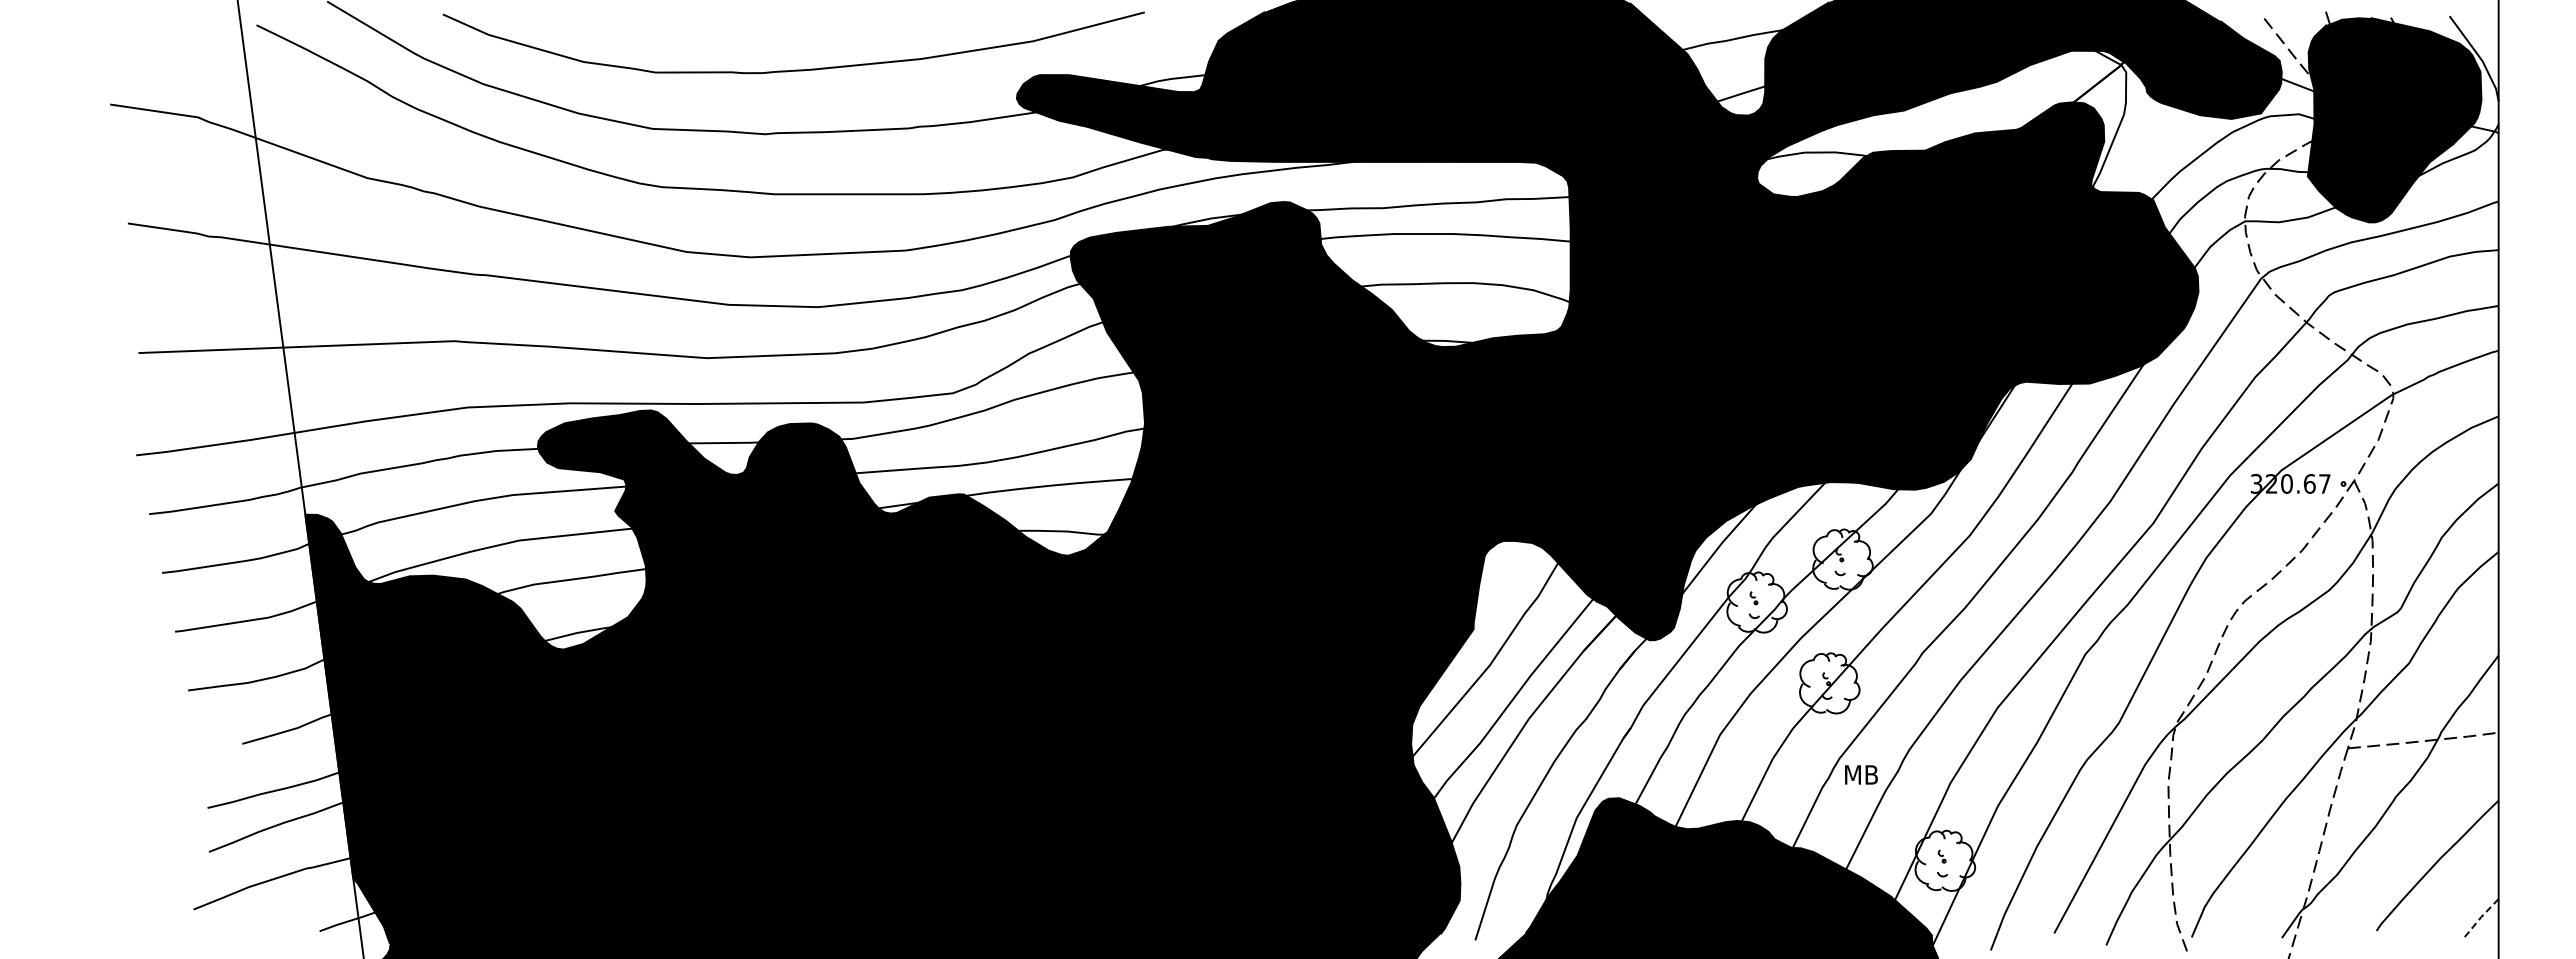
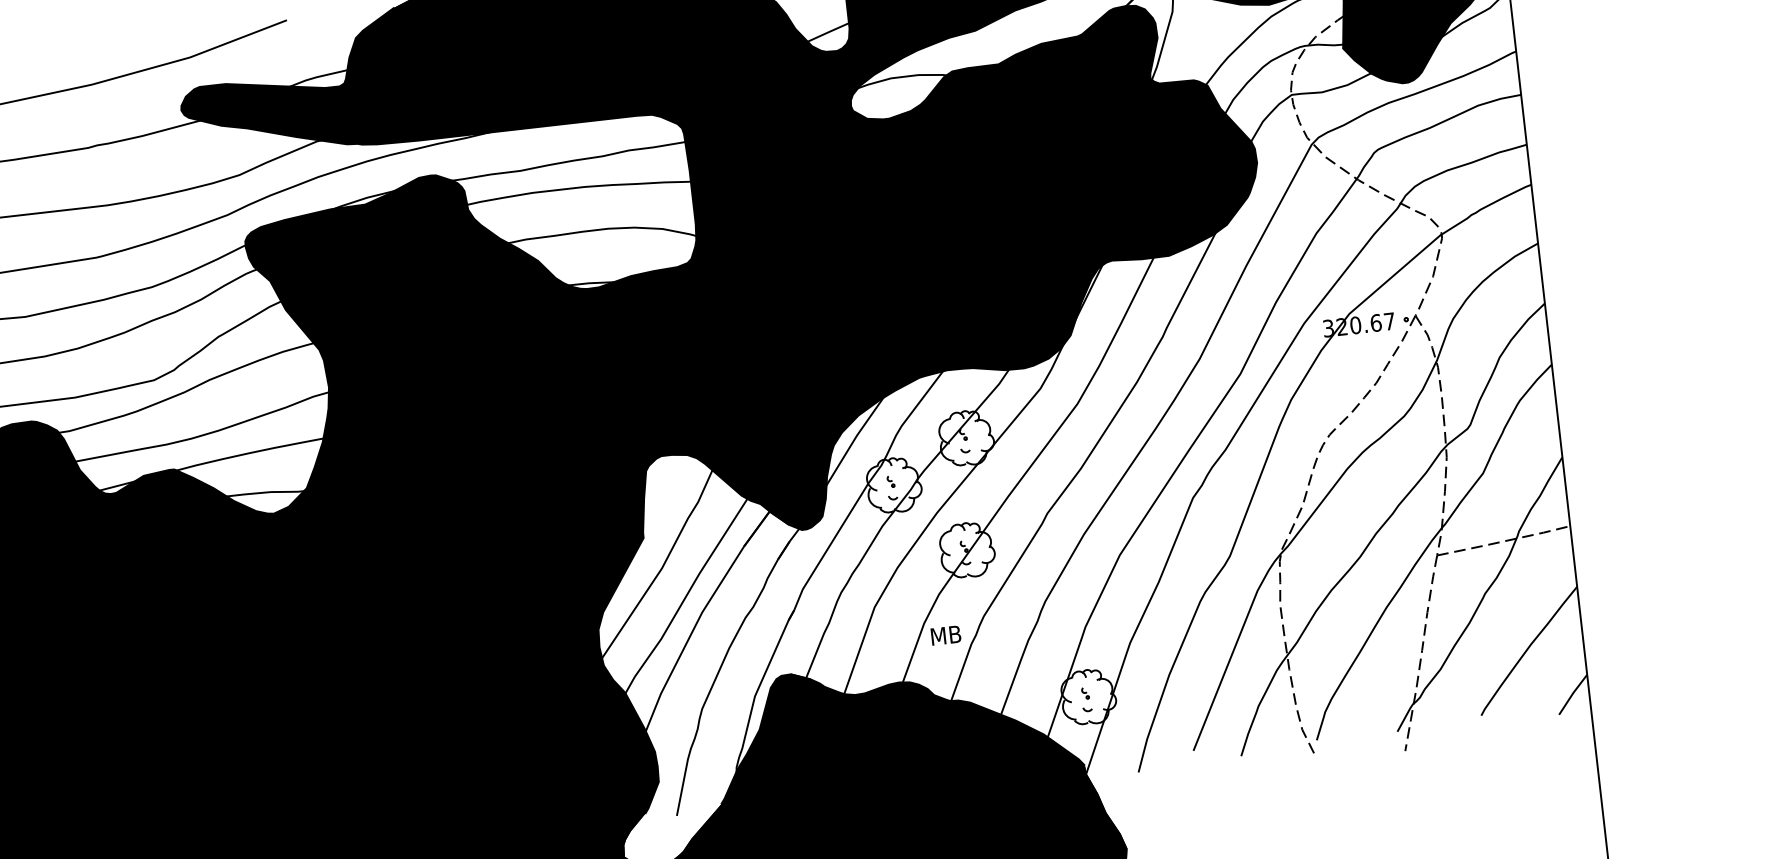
text: (1861, 774) -> (946, 635), moved
line: (2479, 918) -> (1572, 694), dashed -> solid

